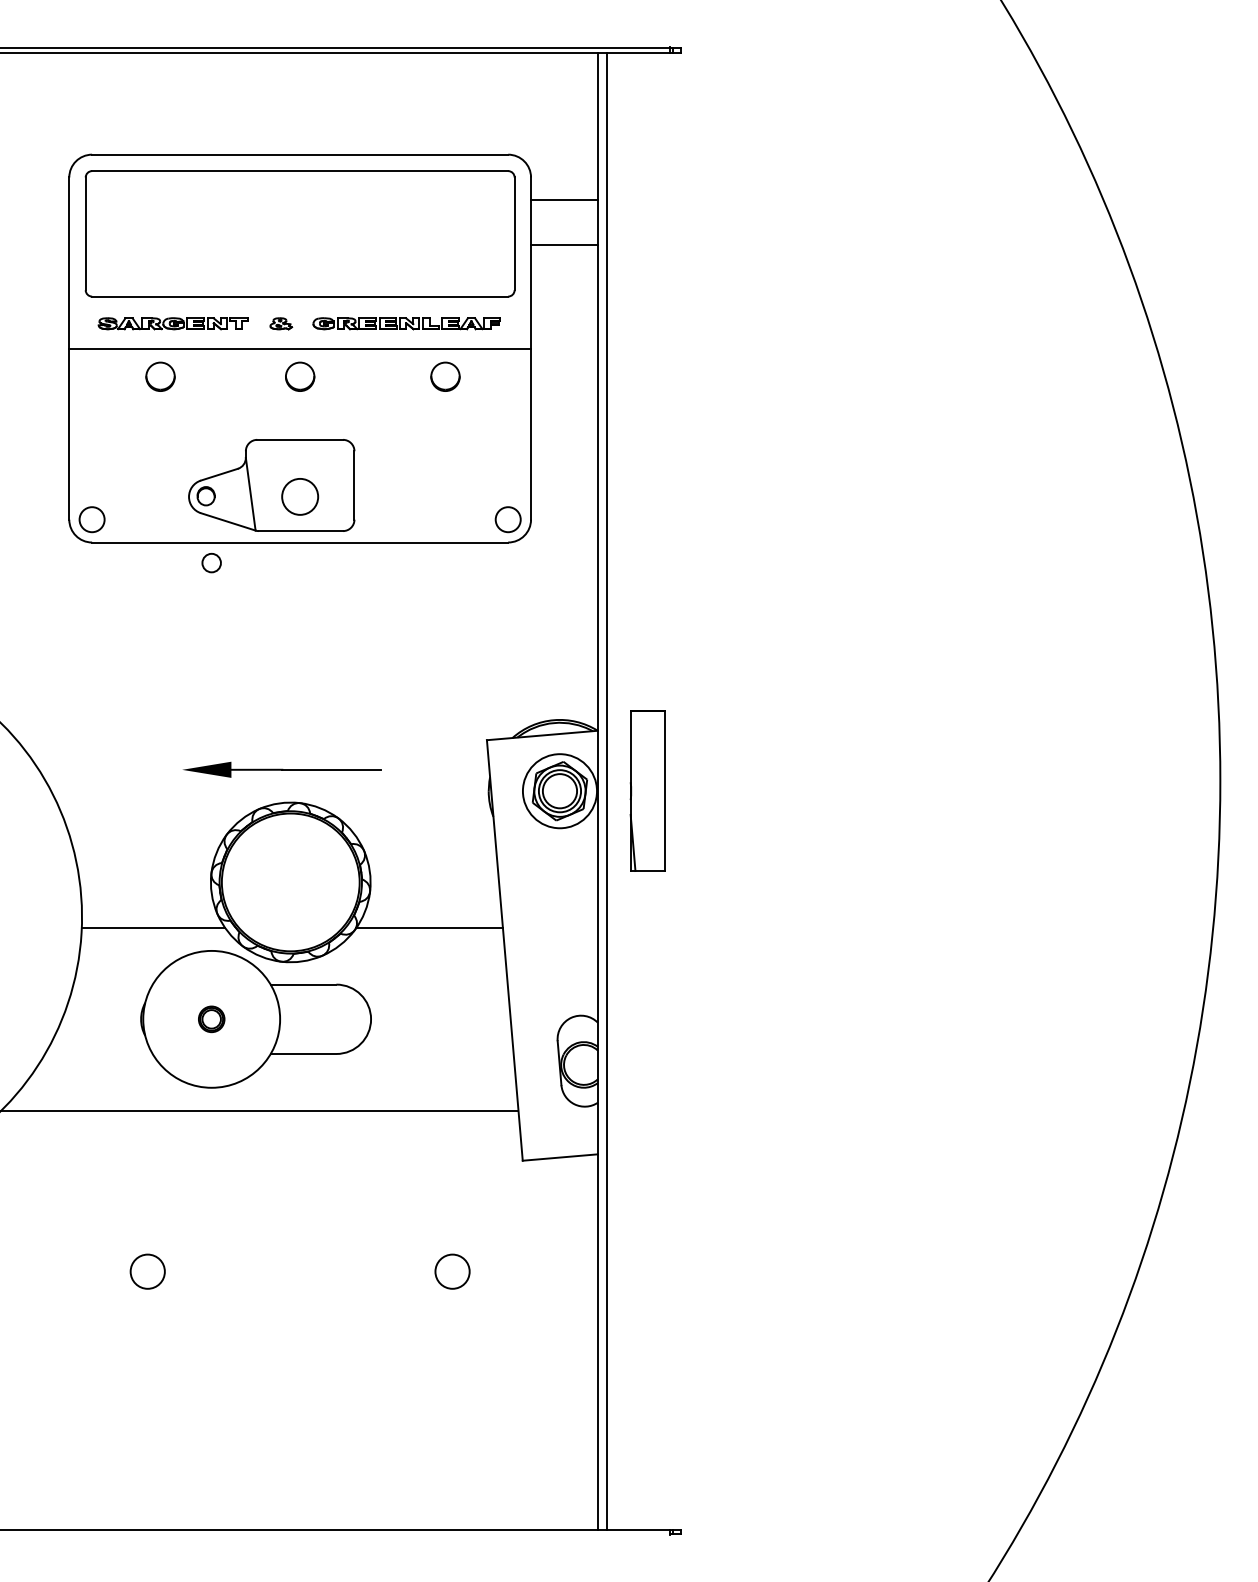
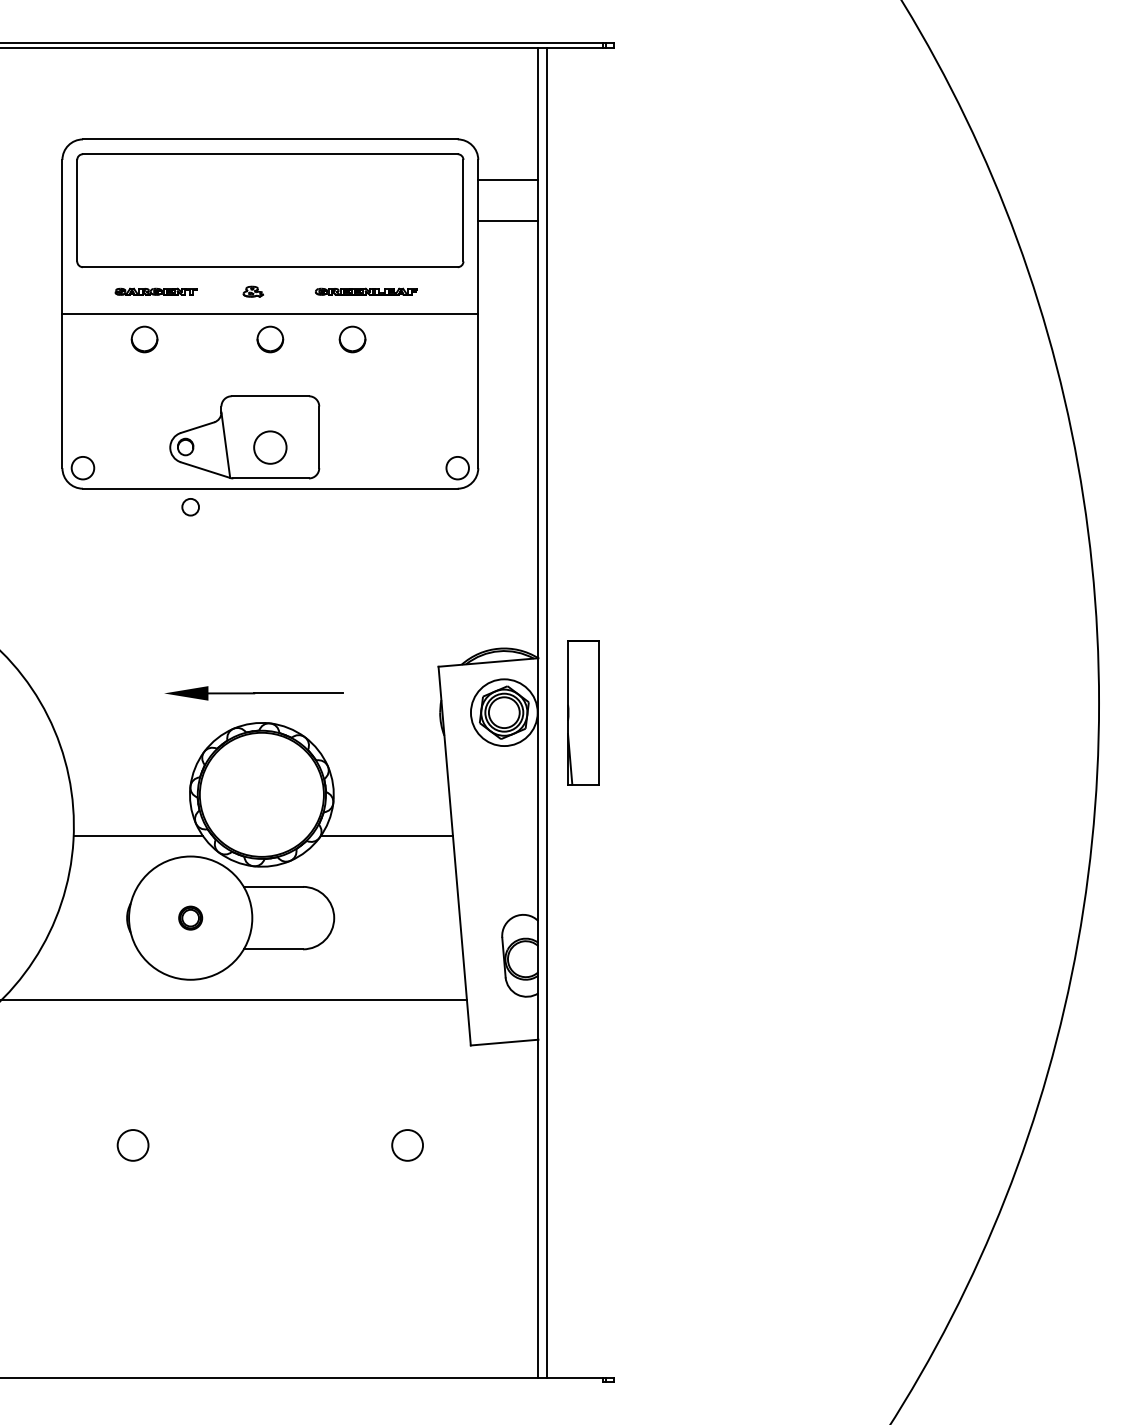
part: (172, 323) -> (155, 291), size x0.6
part: (406, 323) -> (366, 291), size x0.6
circle: (445, 376) -> (352, 339), moved

